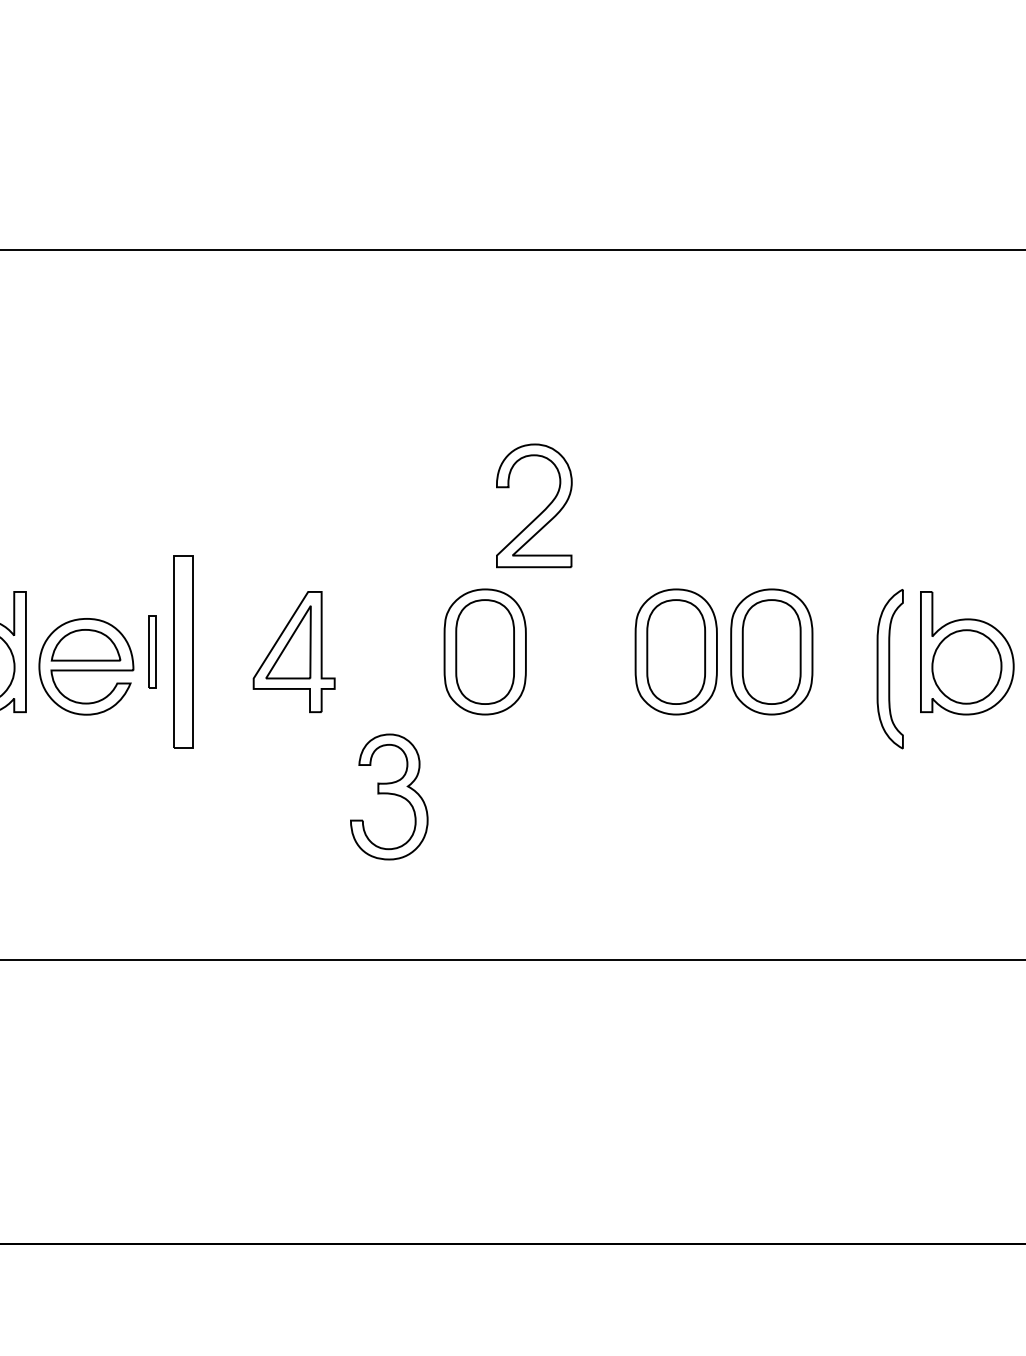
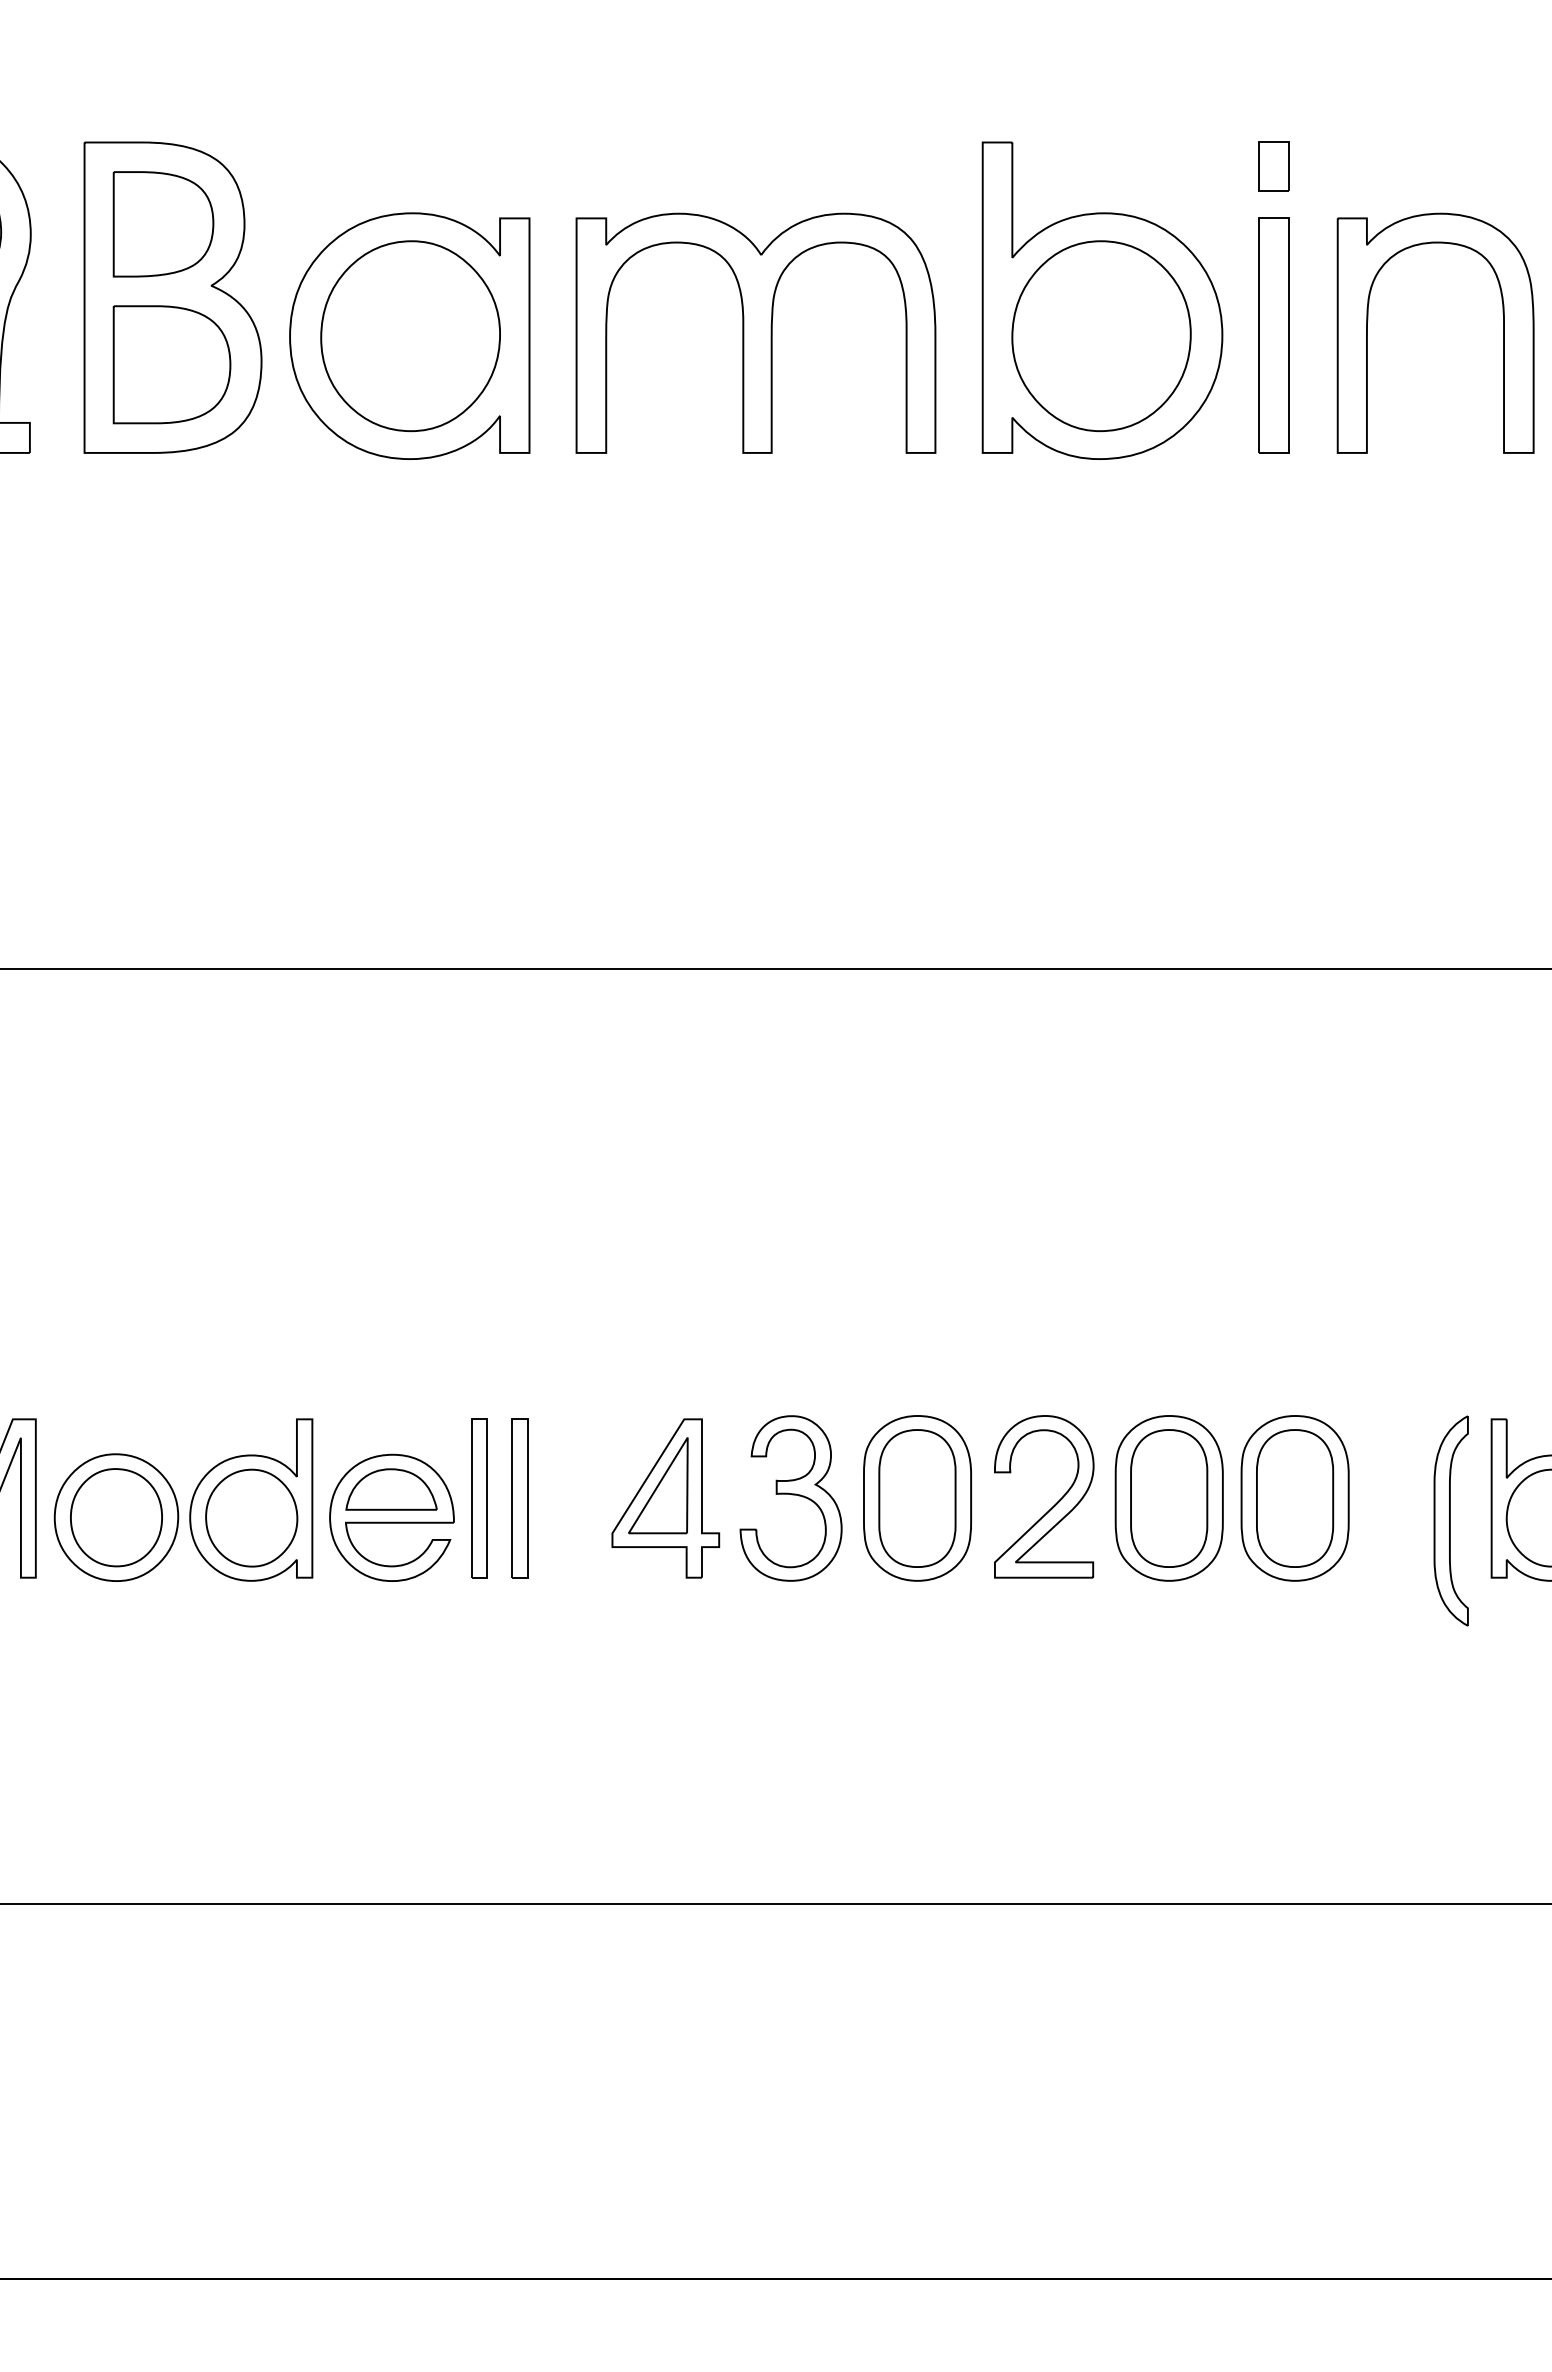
part: (541, 512) -> (1053, 1505), moved
part: (152, 652) -> (479, 1498), size x1.67
part: (183, 652) -> (519, 1498), size x0.62
part: (388, 797) -> (790, 1498), moved

